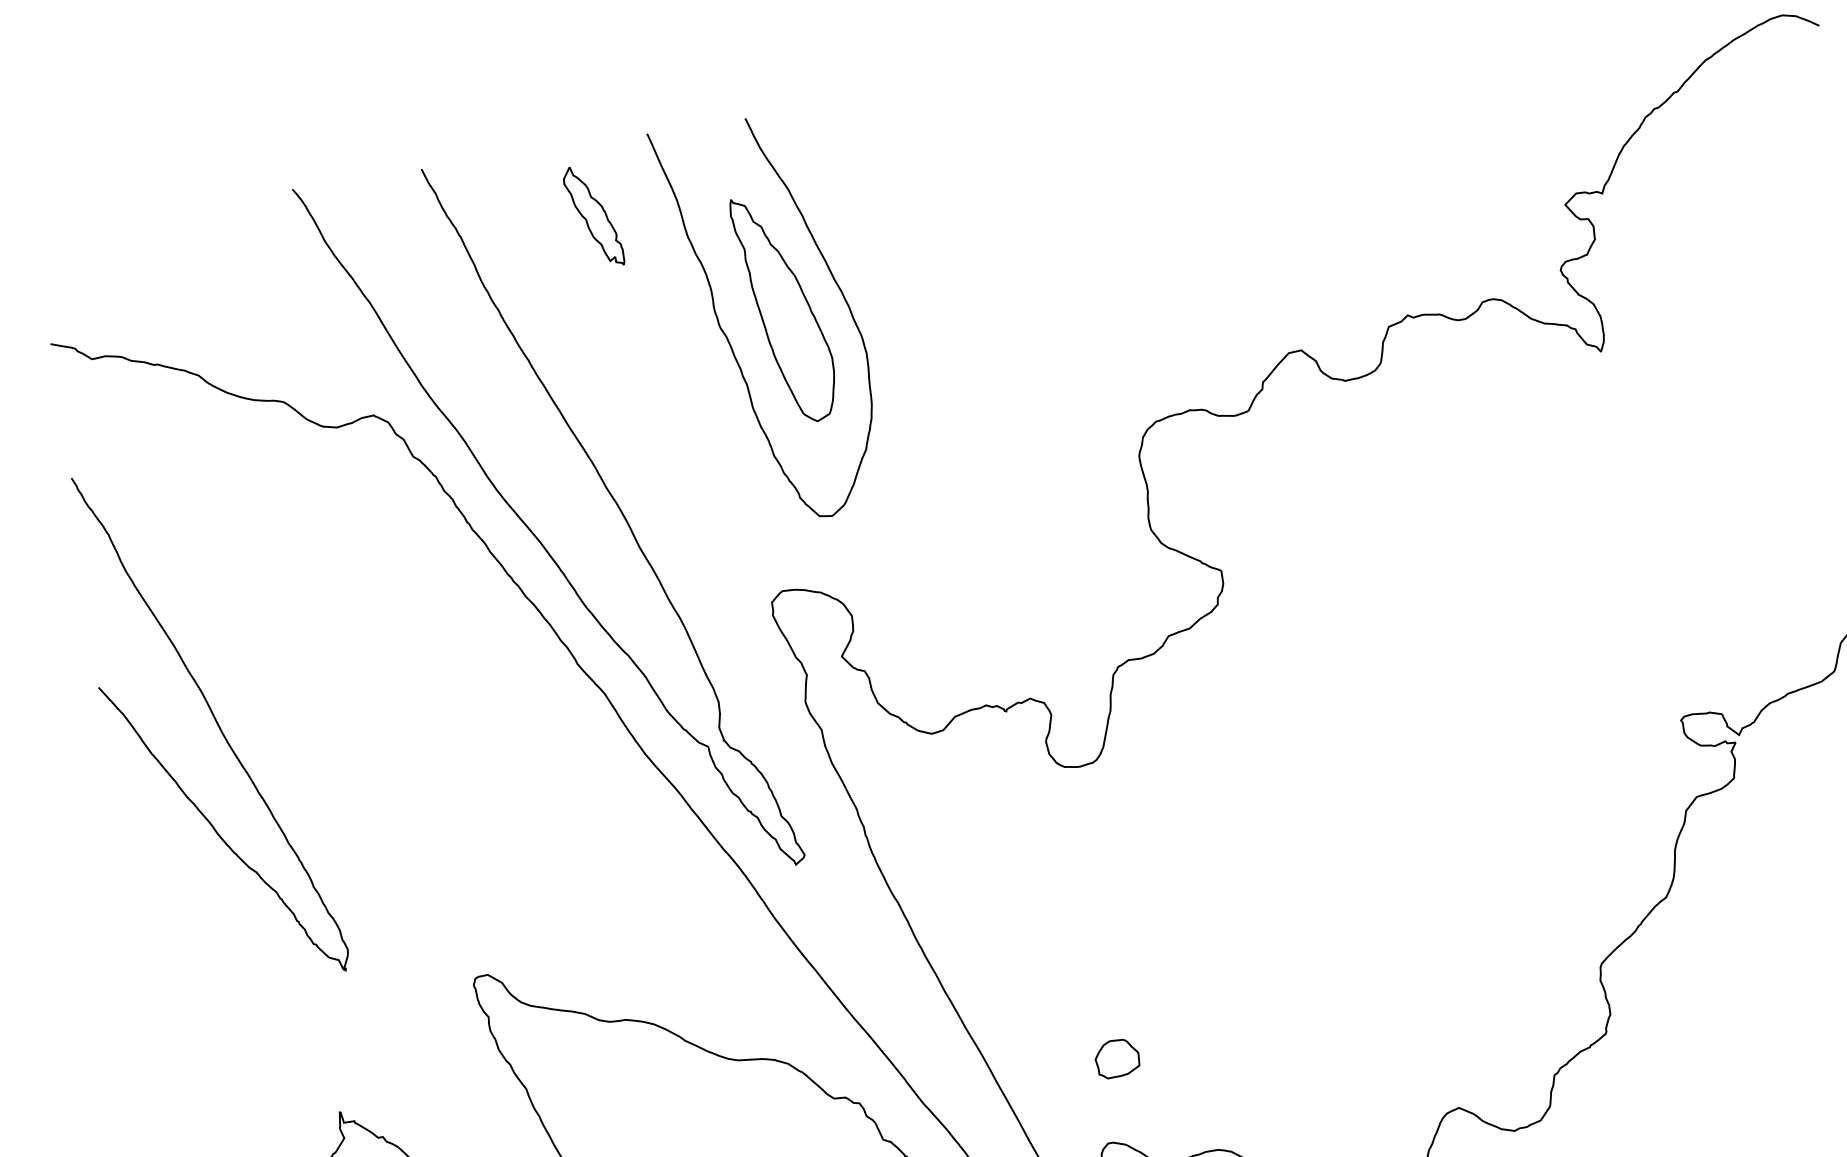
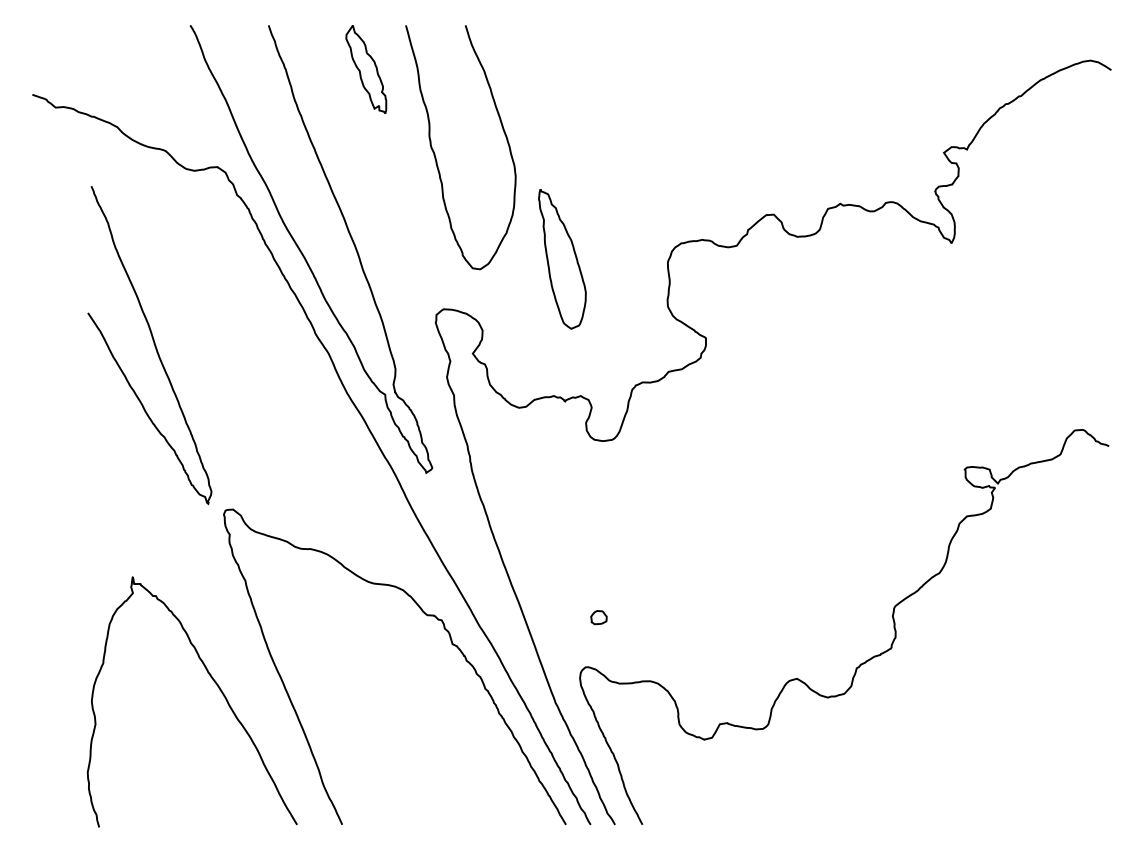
part: (593, 216) -> (366, 69), size x1.4
part: (785, 309) -> (562, 259), moved
curve: (214, 720) -> (153, 343), moved
part: (1116, 1058) -> (598, 617), size x0.6

